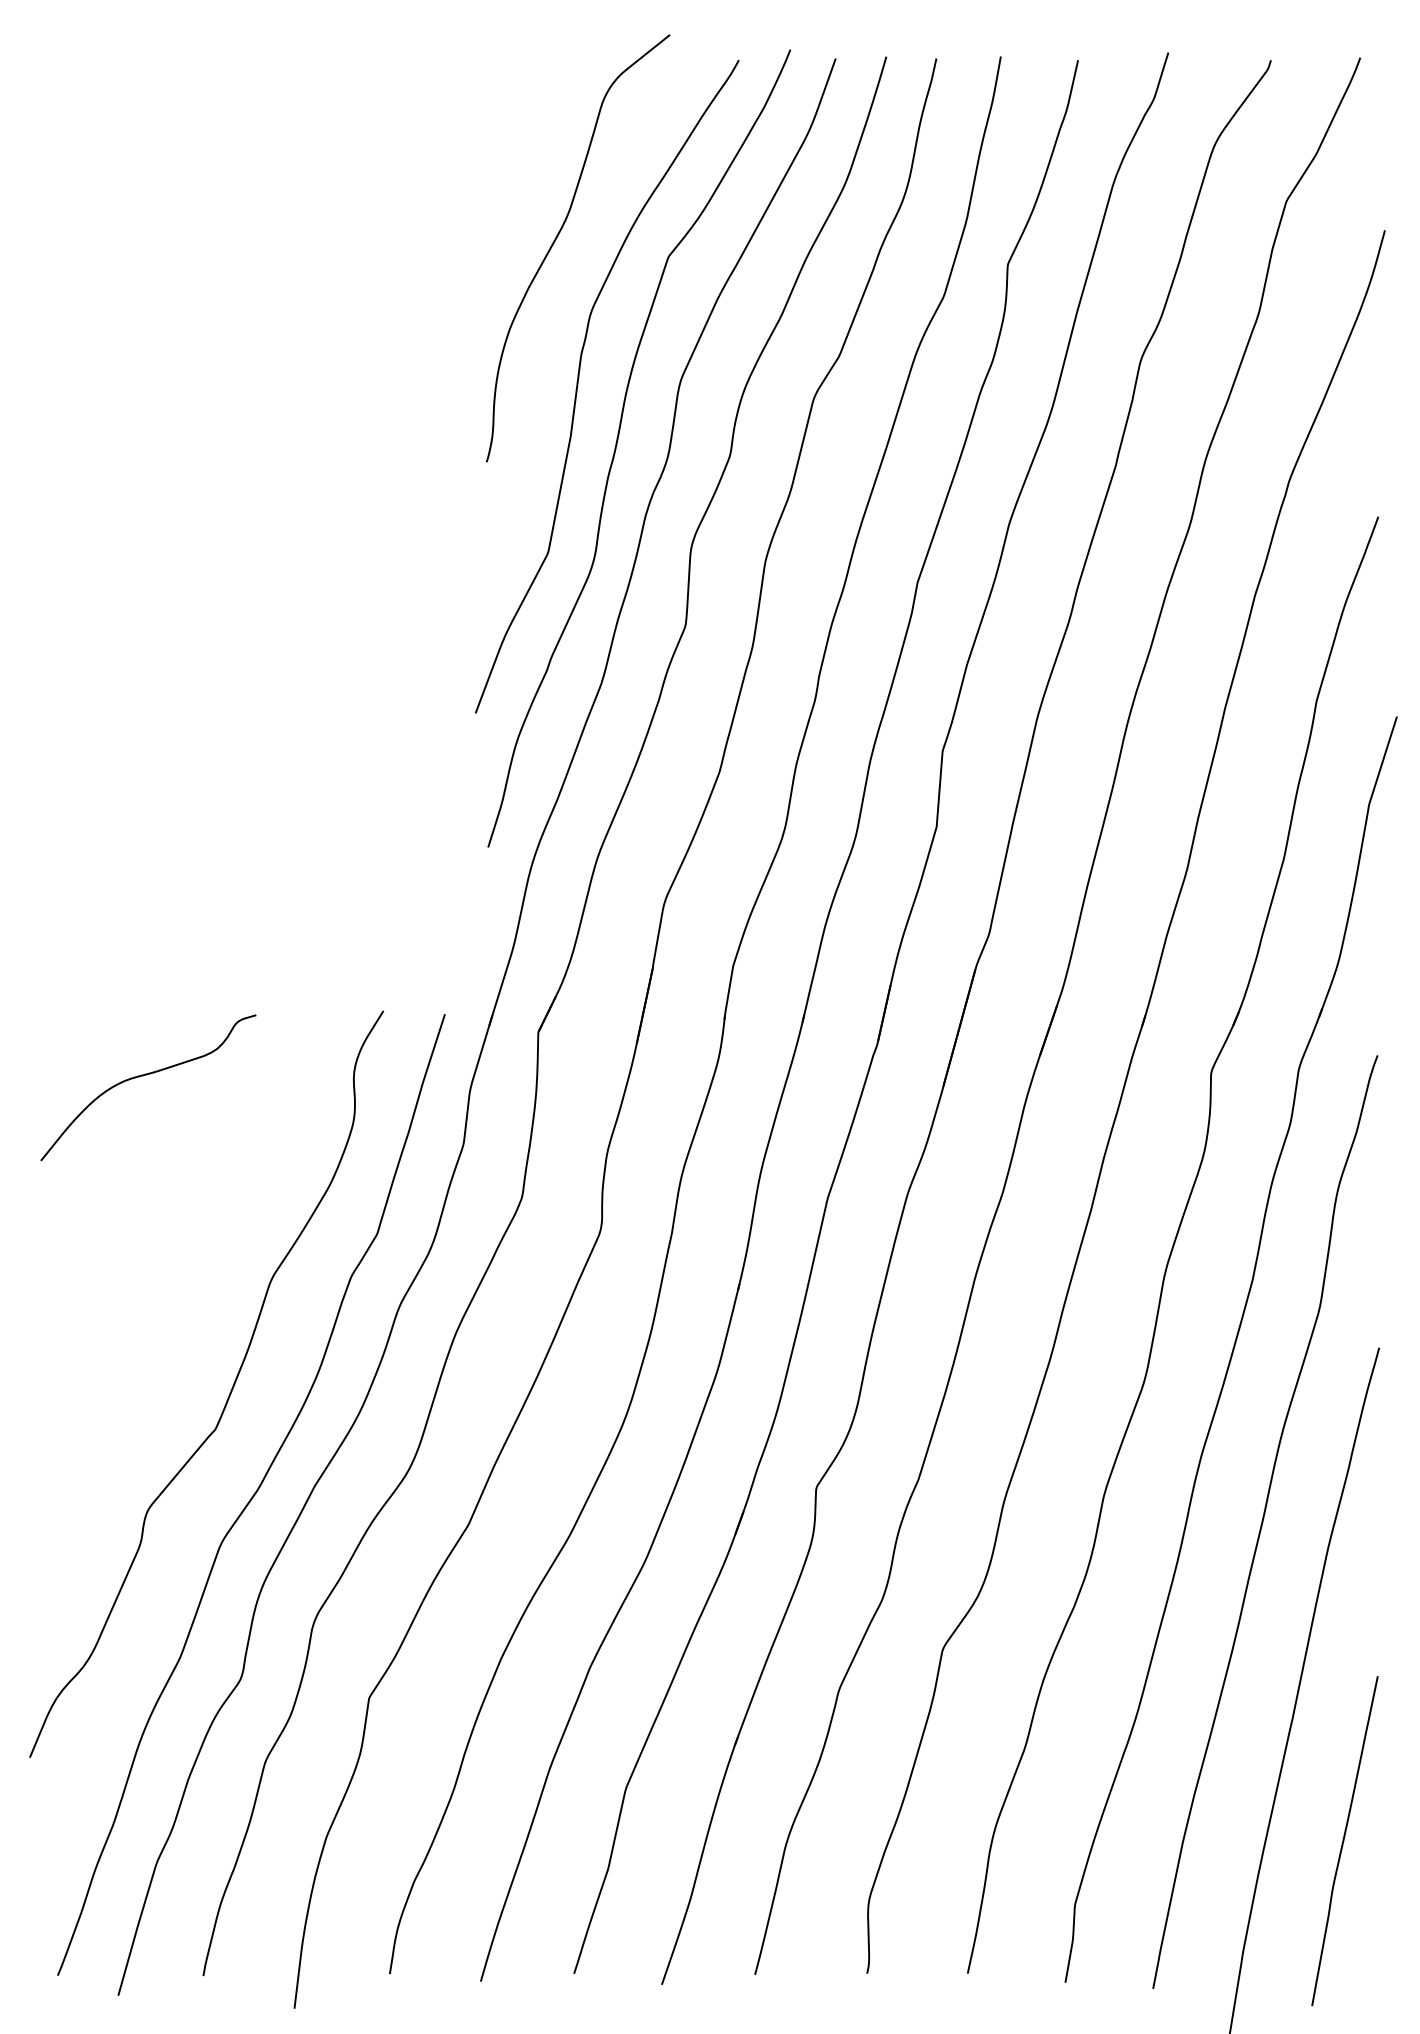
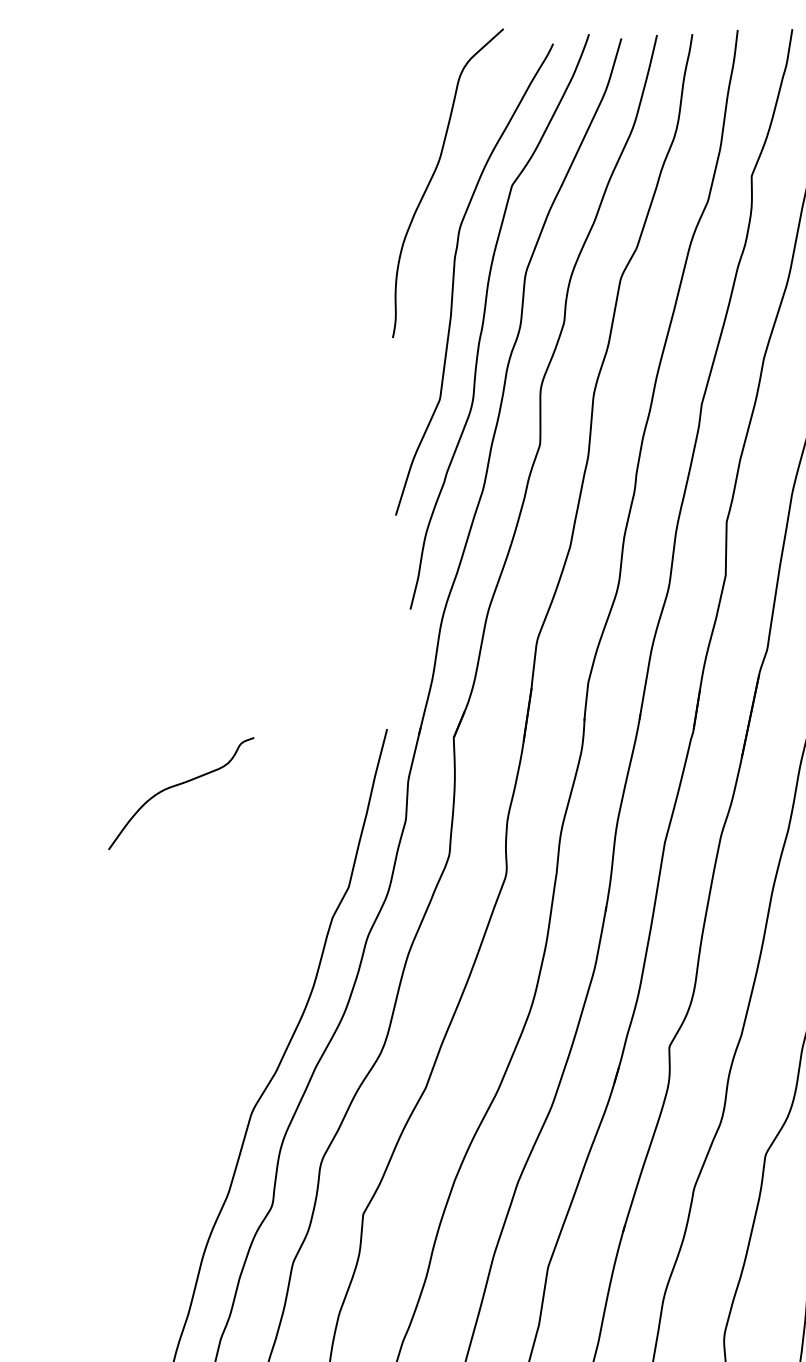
curve: (230, 1390) -> (252, 1003), removed

